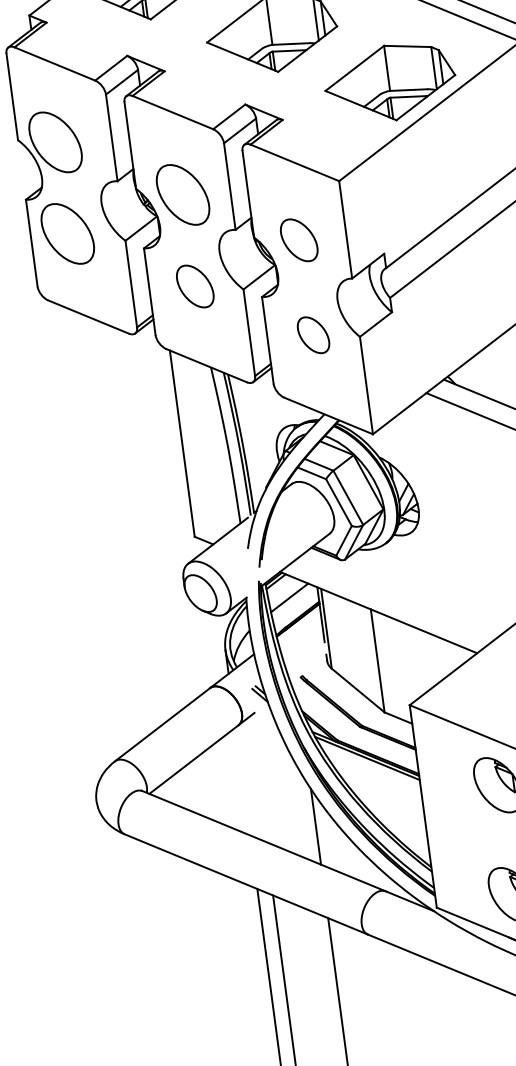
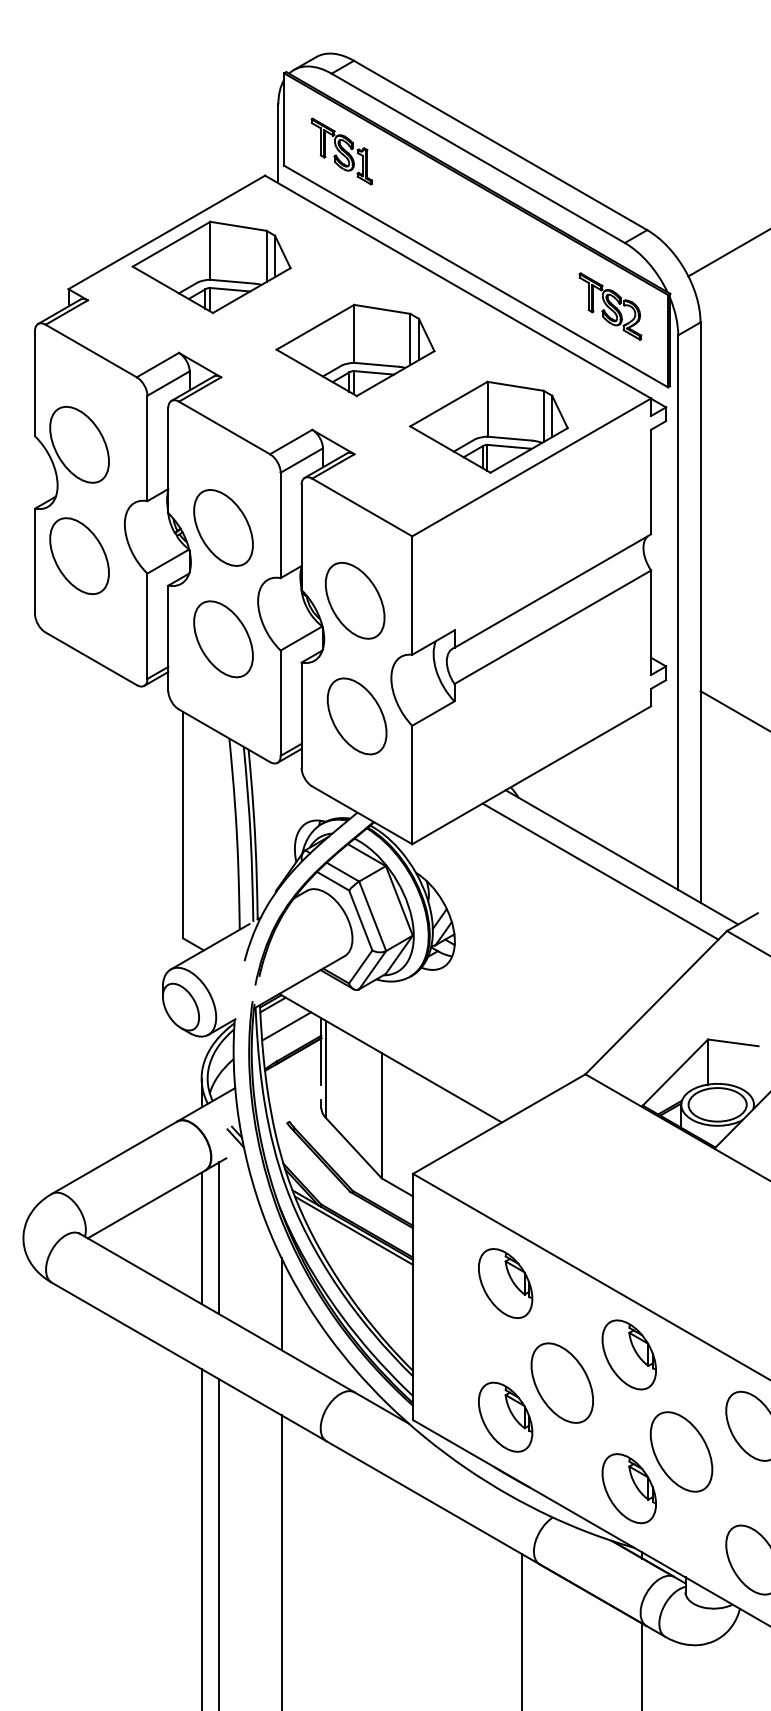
part: (298, 240) -> (354, 600), size x1.43
part: (195, 286) -> (223, 639), size x1.43
part: (313, 335) -> (356, 716), size x1.67
line: (257, 779) -> (219, 1238), added
line: (242, 781) -> (201, 1238), added

